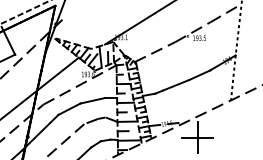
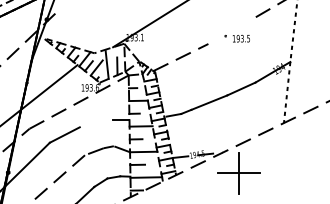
line: (192, 32) -> (231, 30), removed
line: (92, 100) -> (96, 123), removed

